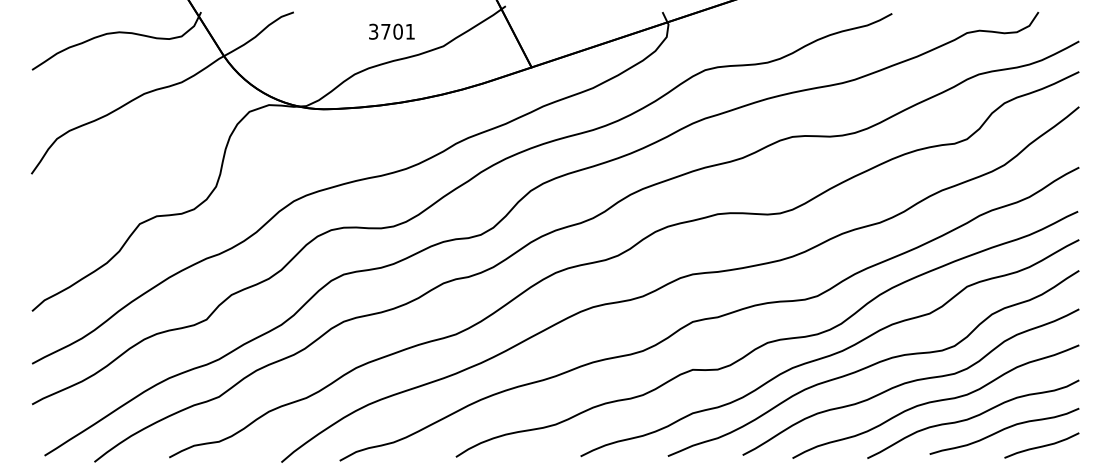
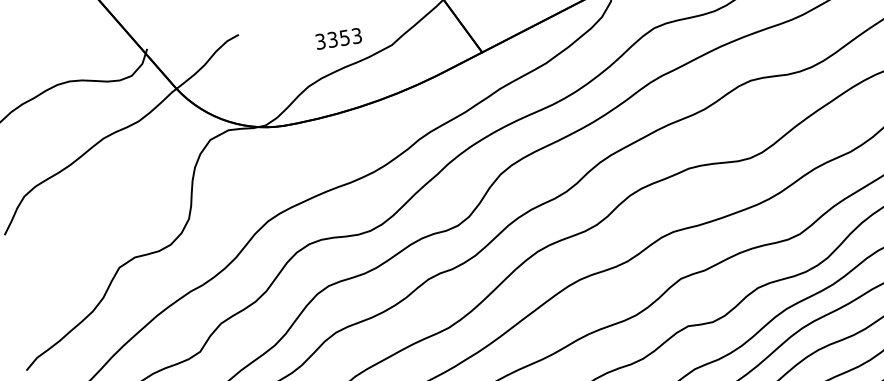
text: (397, 31) -> (344, 37), 3701 -> 3353

